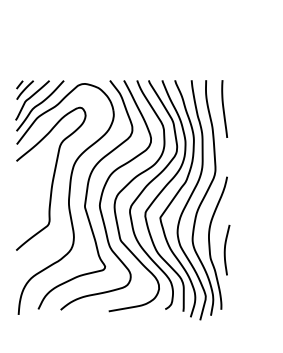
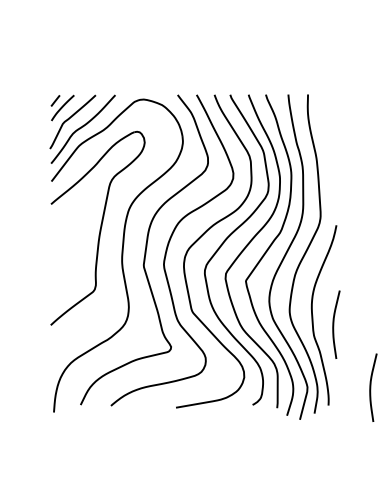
curve: (224, 108) -> (332, 133), removed
curve: (253, 296) -> (371, 387), added

